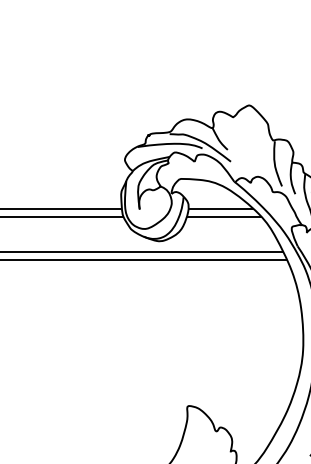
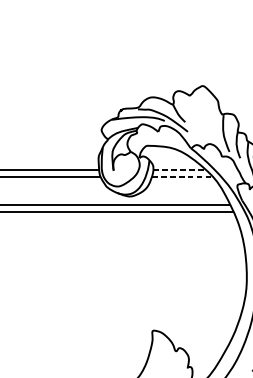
line: (221, 209) -> (180, 170), solid -> dashed
line: (224, 217) -> (182, 177), solid -> dashed

